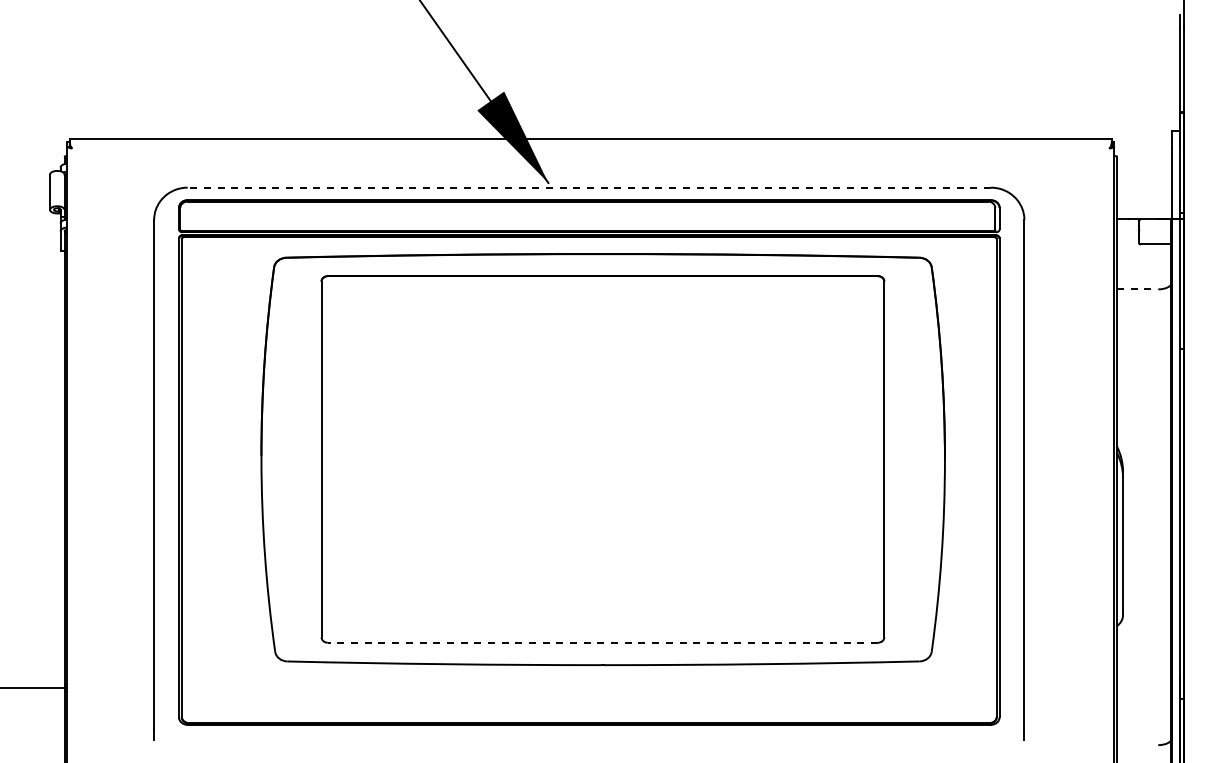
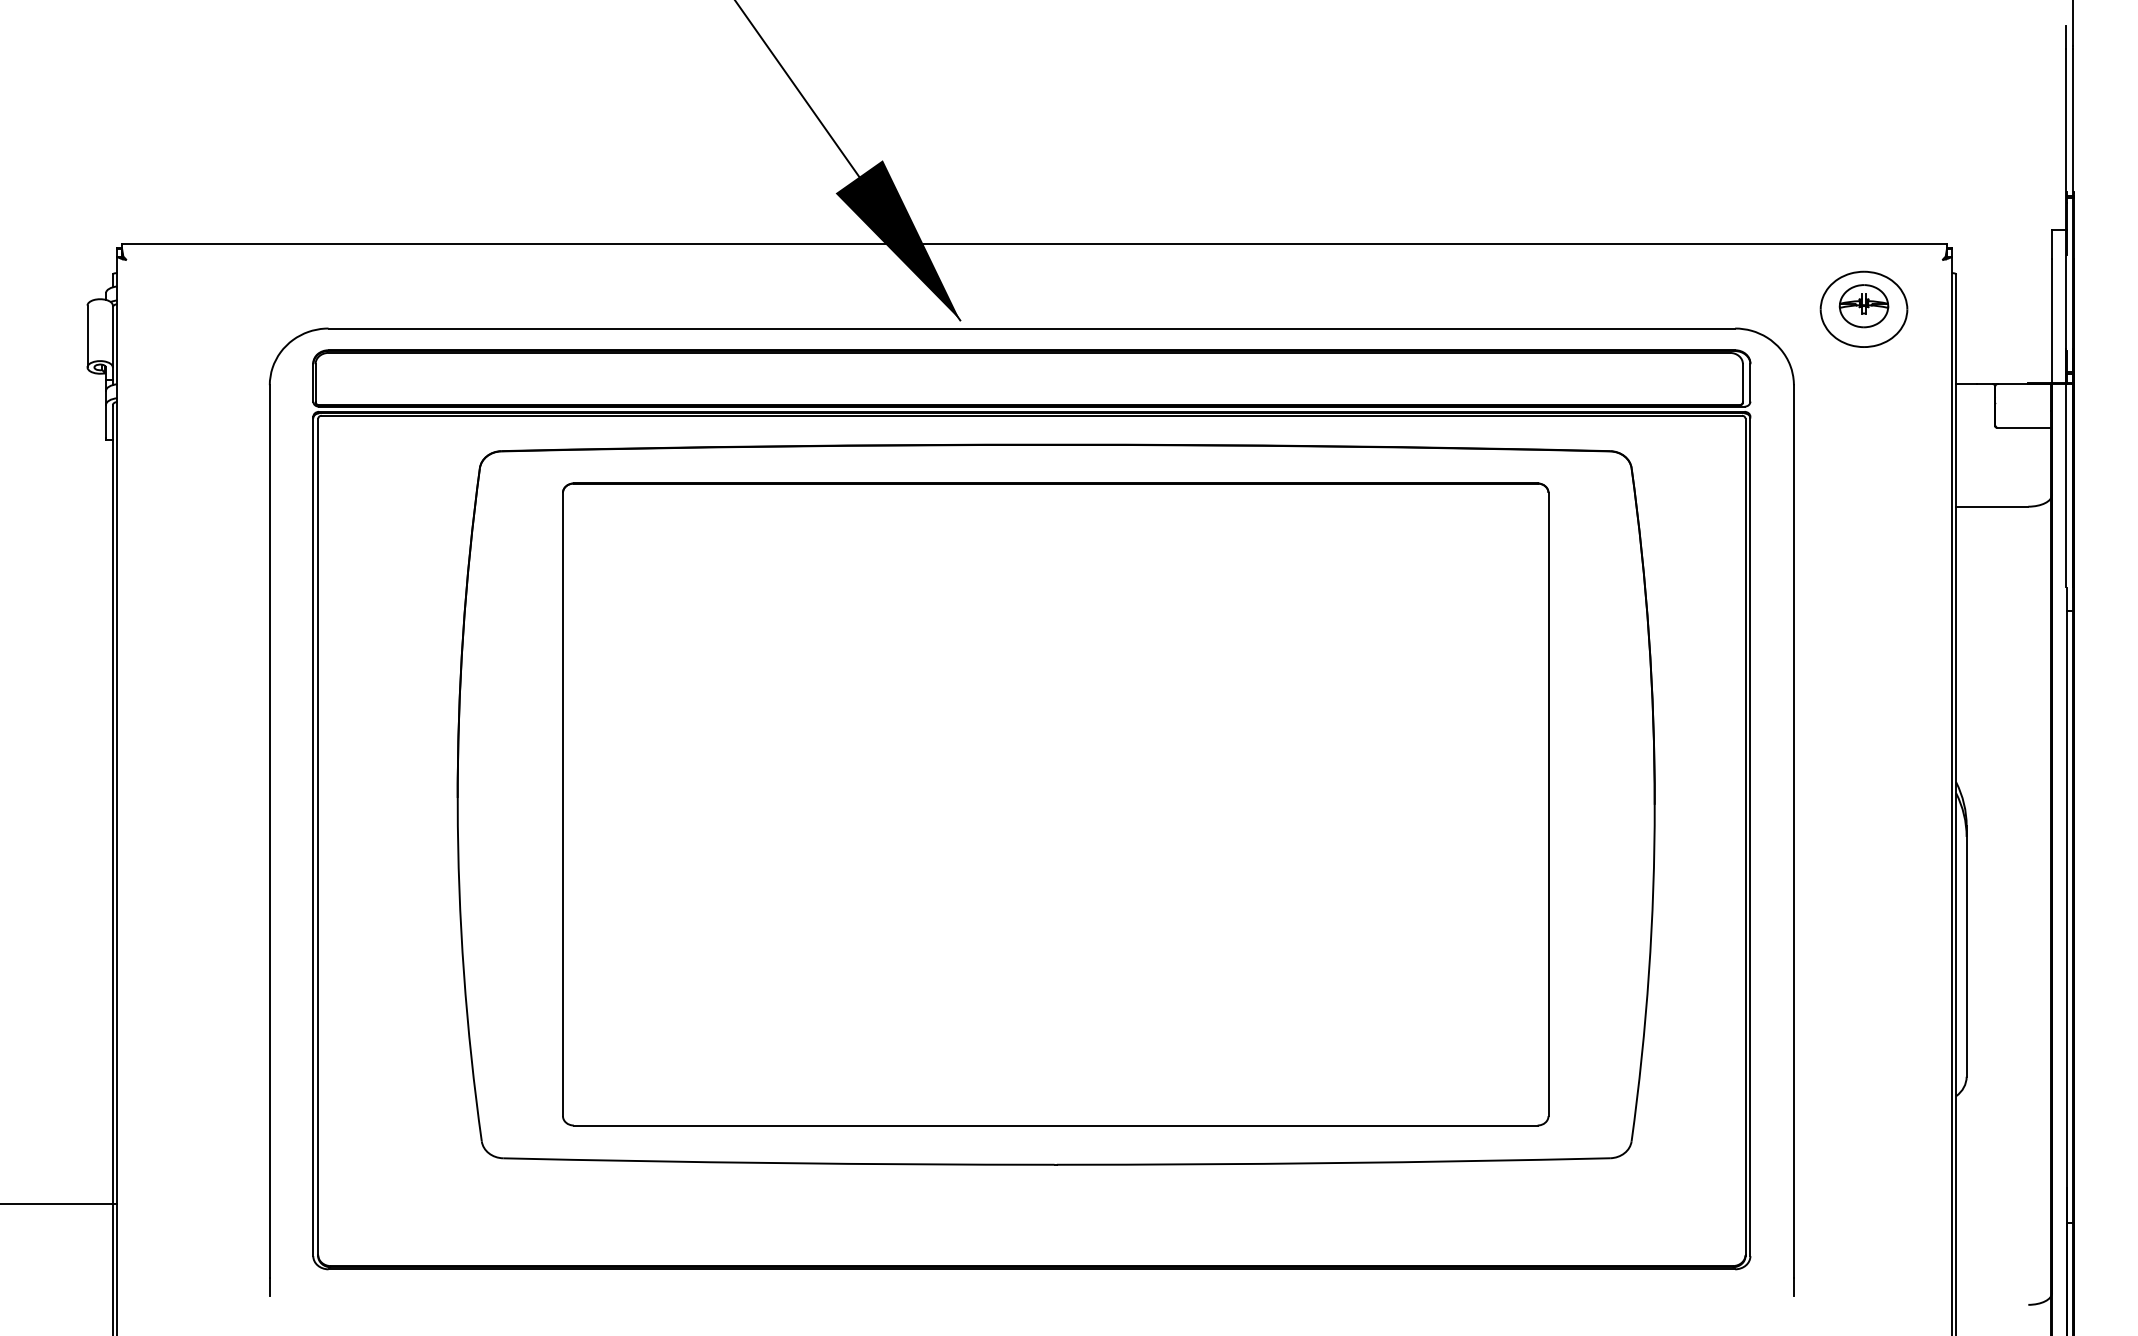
part: (1064, 176) -> (1864, 308), added
line: (589, 187) -> (1032, 328), dashed -> solid
line: (1137, 289) -> (1991, 506), dashed -> solid
line: (602, 642) -> (1054, 1125), dashed -> solid

